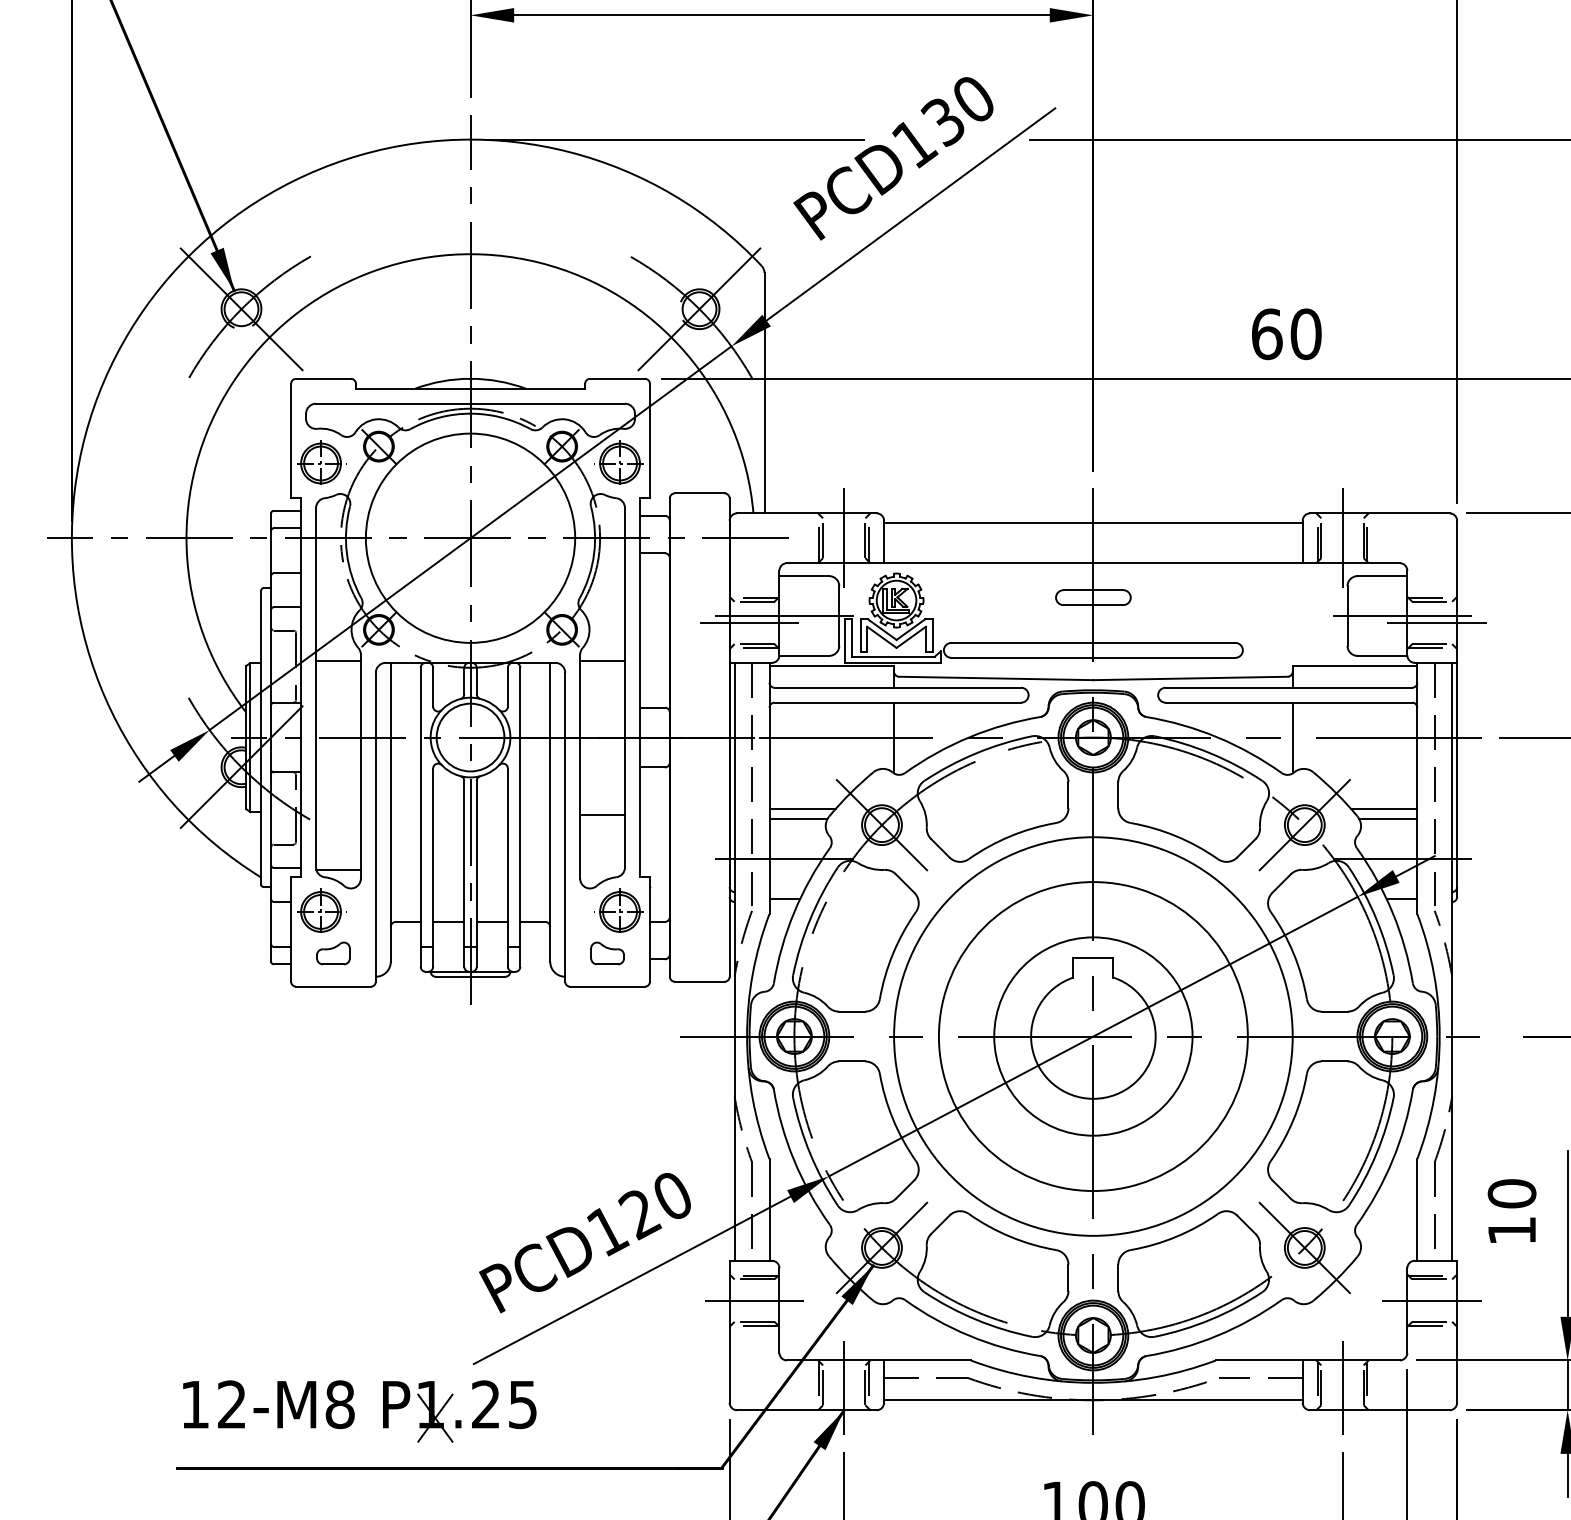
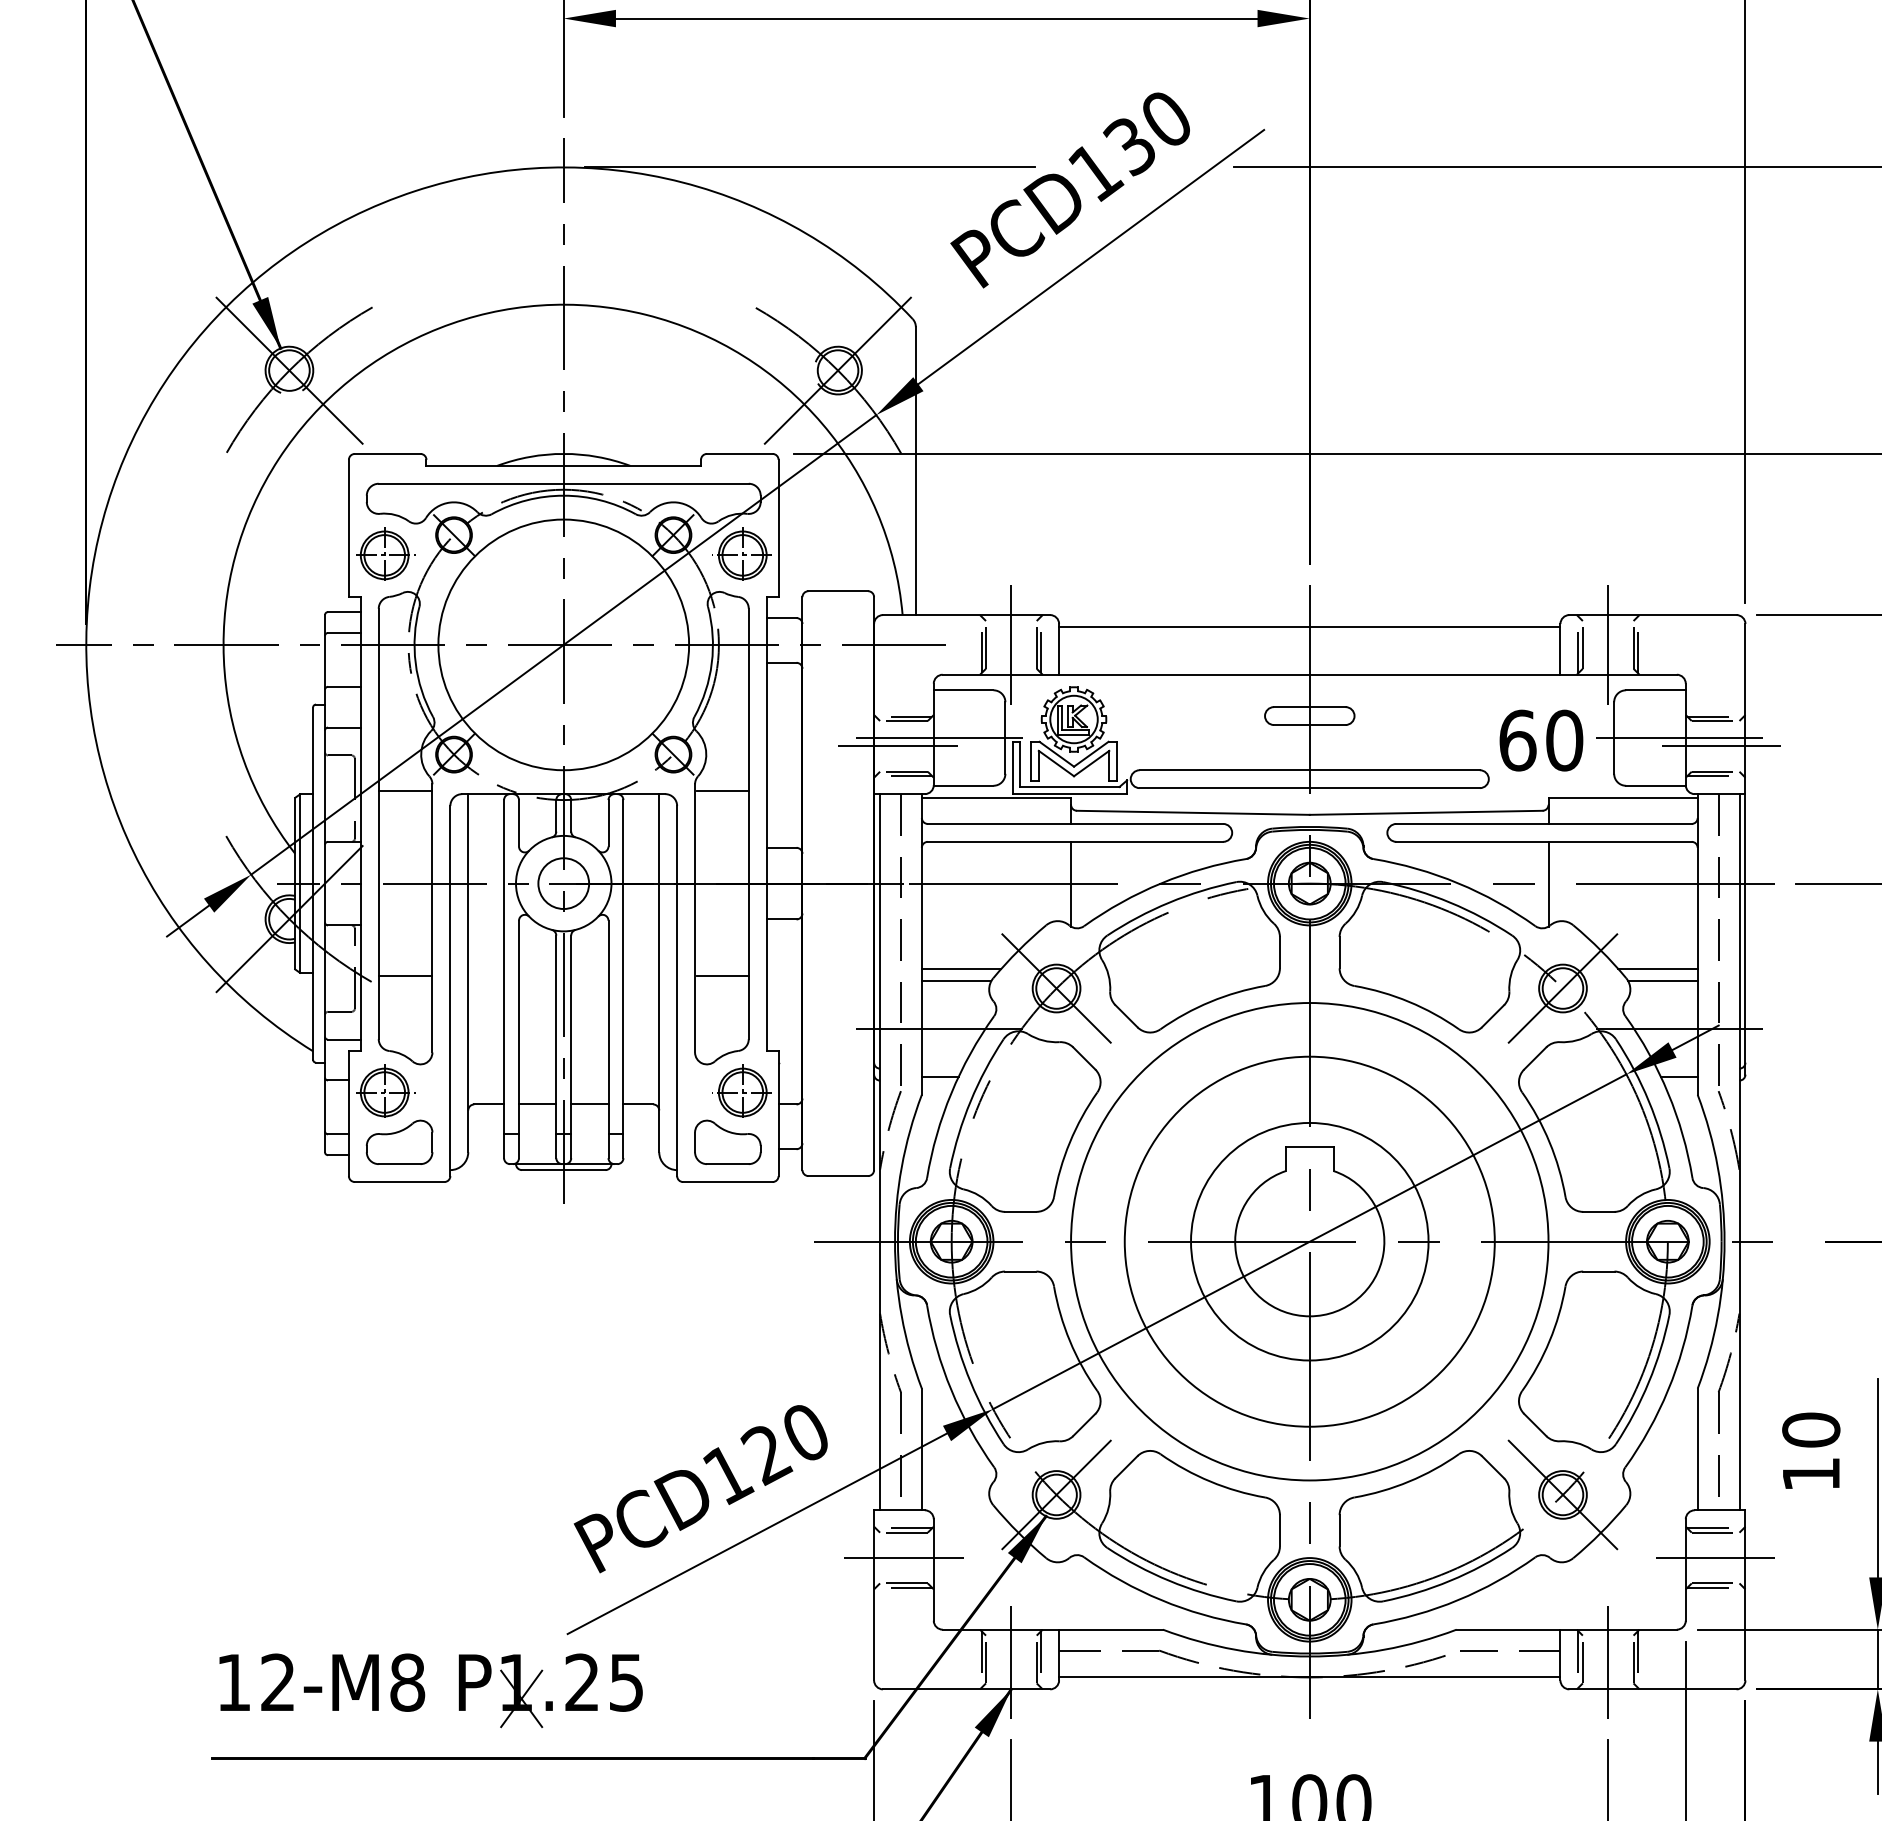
text: (1286, 334) -> (1541, 740), moved
circle: (470, 737) -> (563, 883), size x0.62
line: (338, 869) -> (405, 975), moved
part: (333, 952) -> (399, 1141), size x1.67
part: (607, 952) -> (727, 1141), size x1.67

